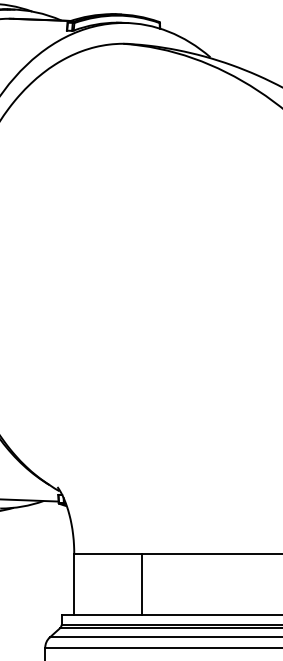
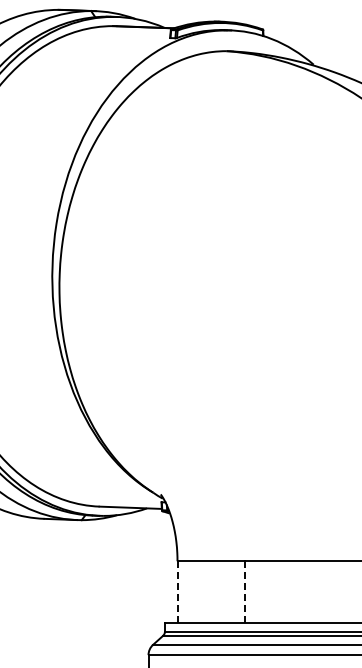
line: (74, 584) -> (177, 591), solid -> dashed
line: (141, 584) -> (244, 591), solid -> dashed

